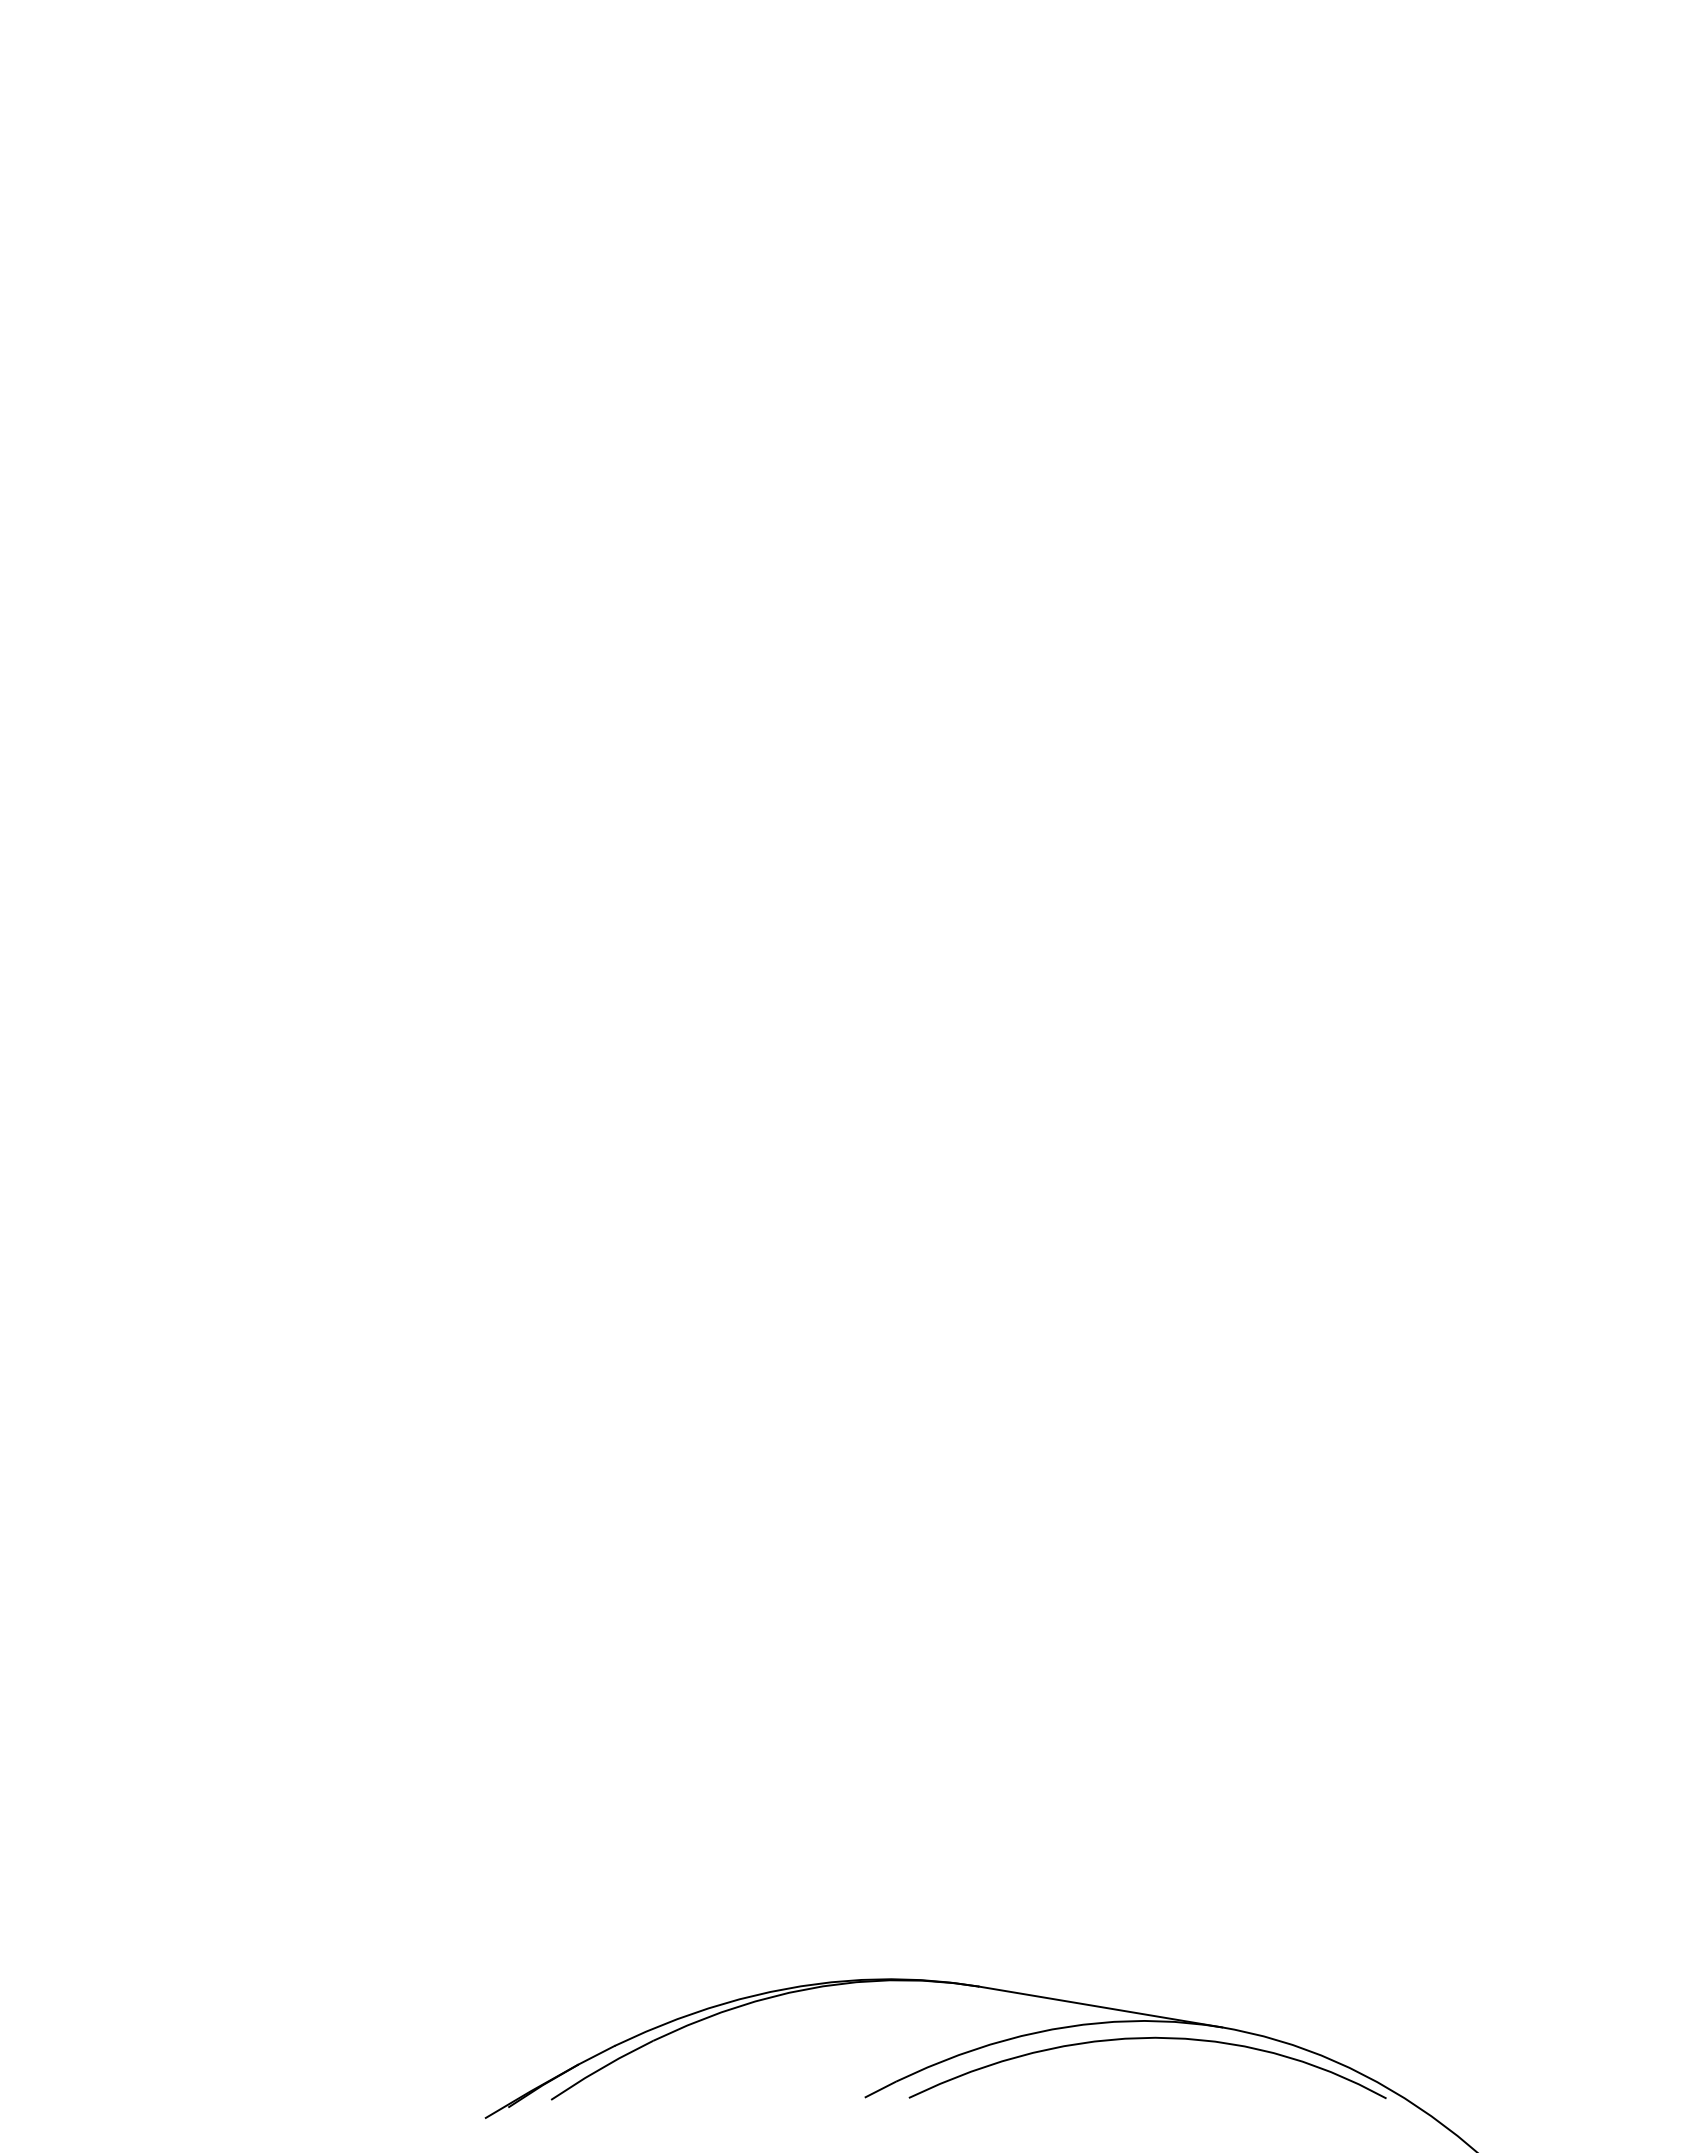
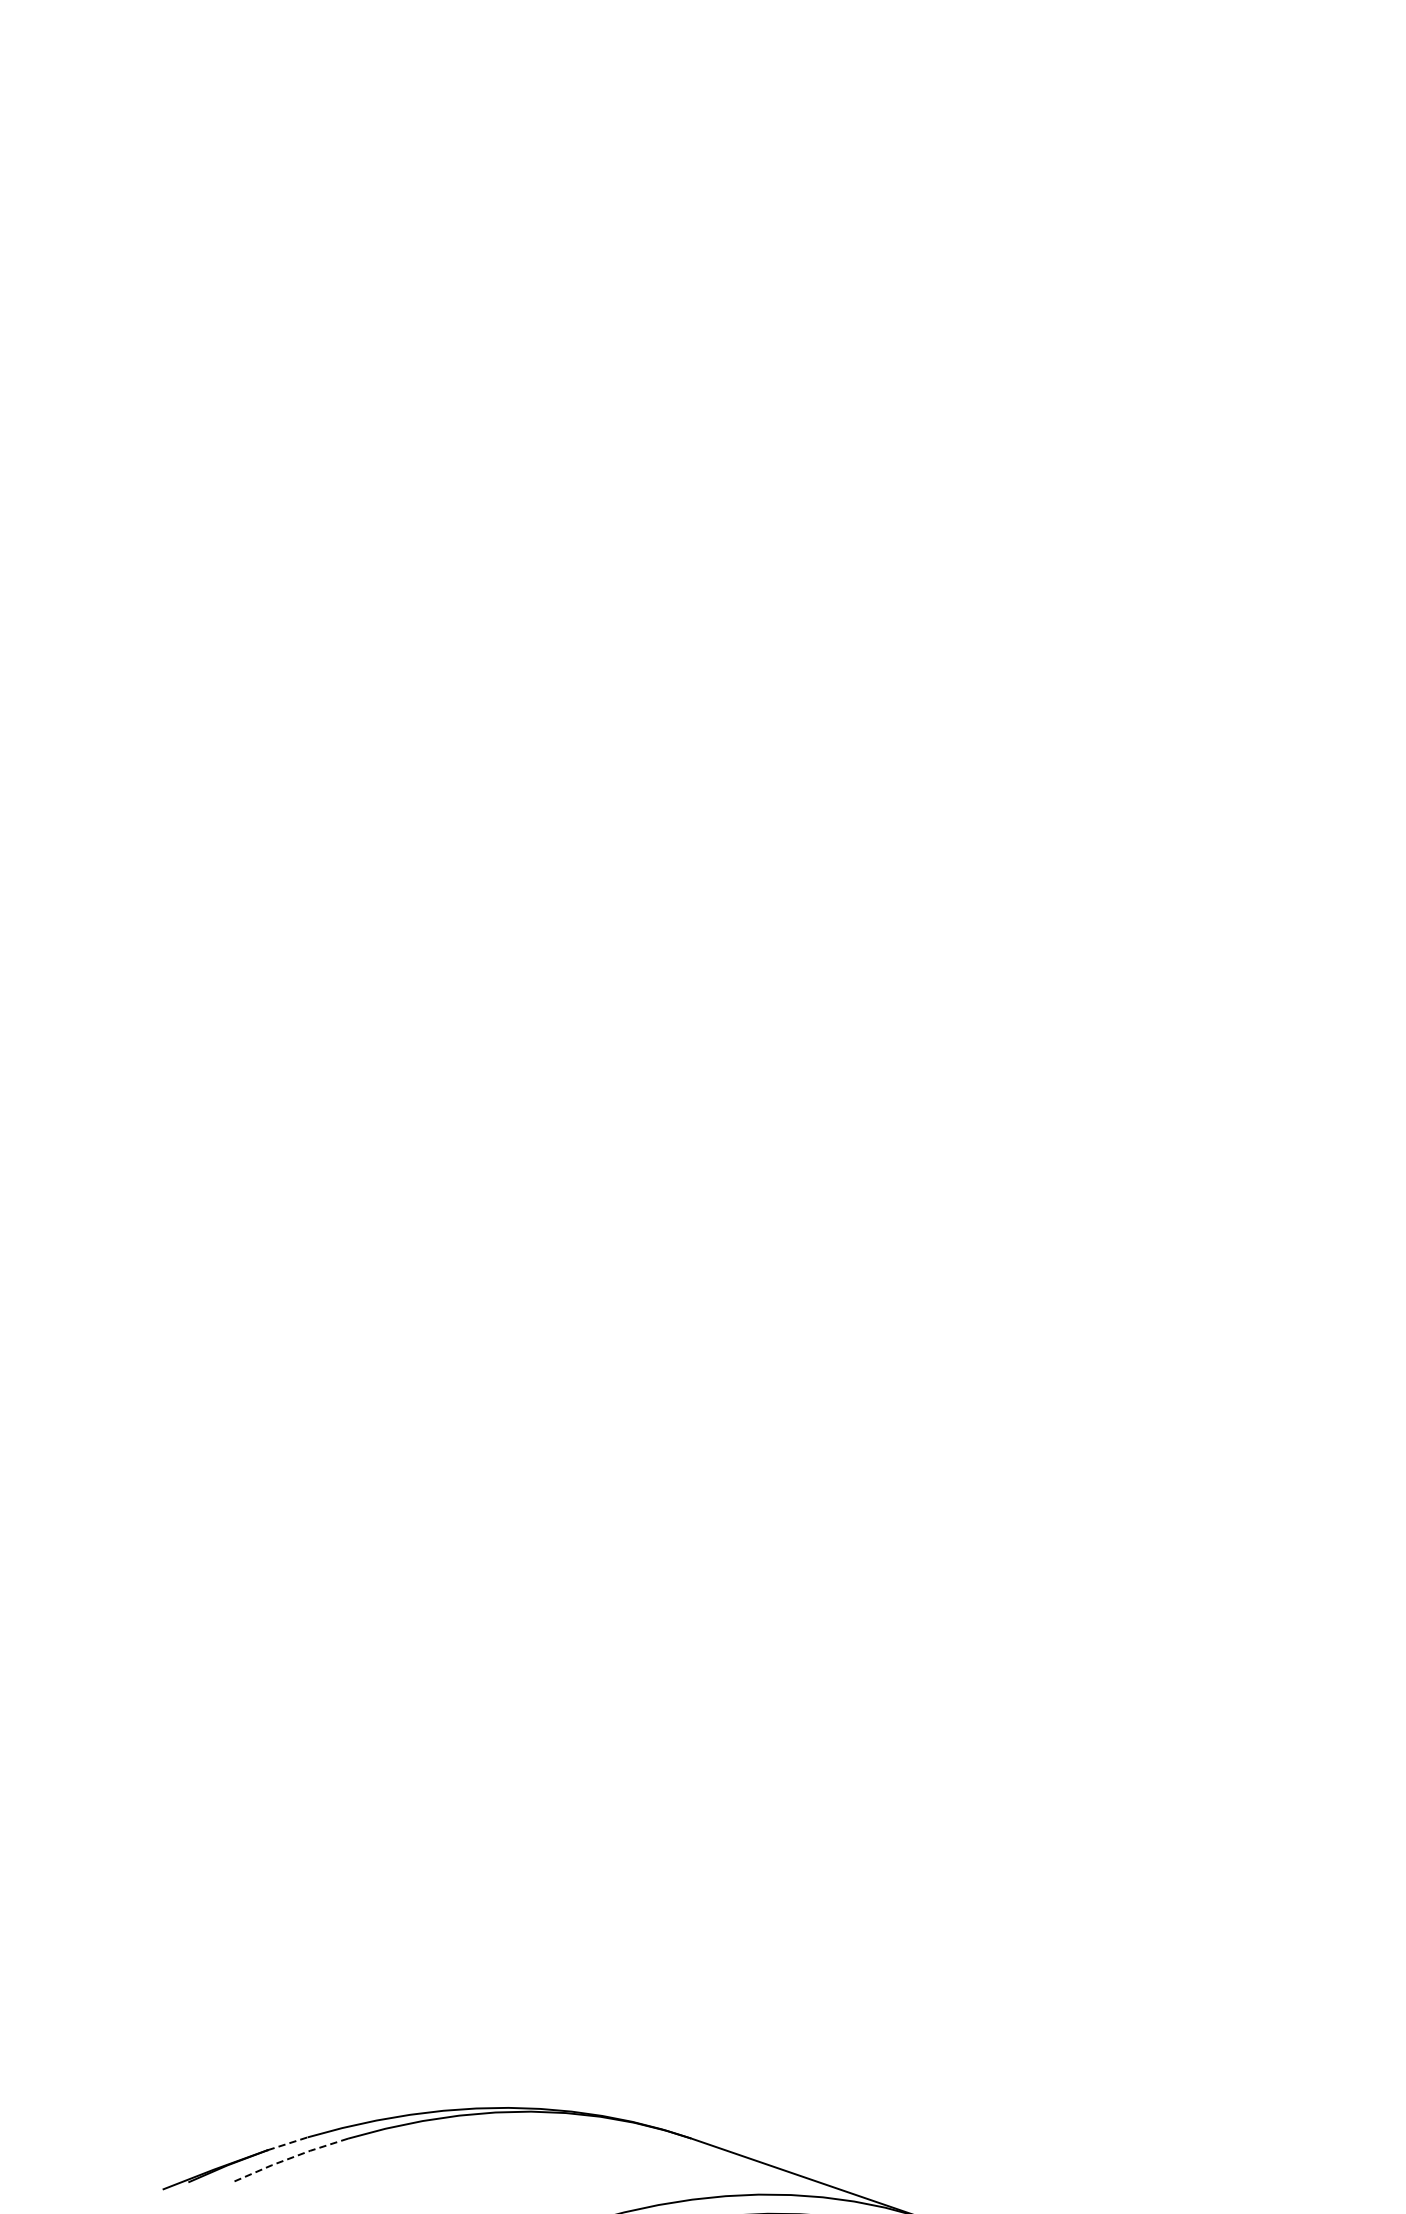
line: (597, 2055) -> (288, 2144), solid -> dashed
line: (601, 2068) -> (290, 2158), solid -> dashed

